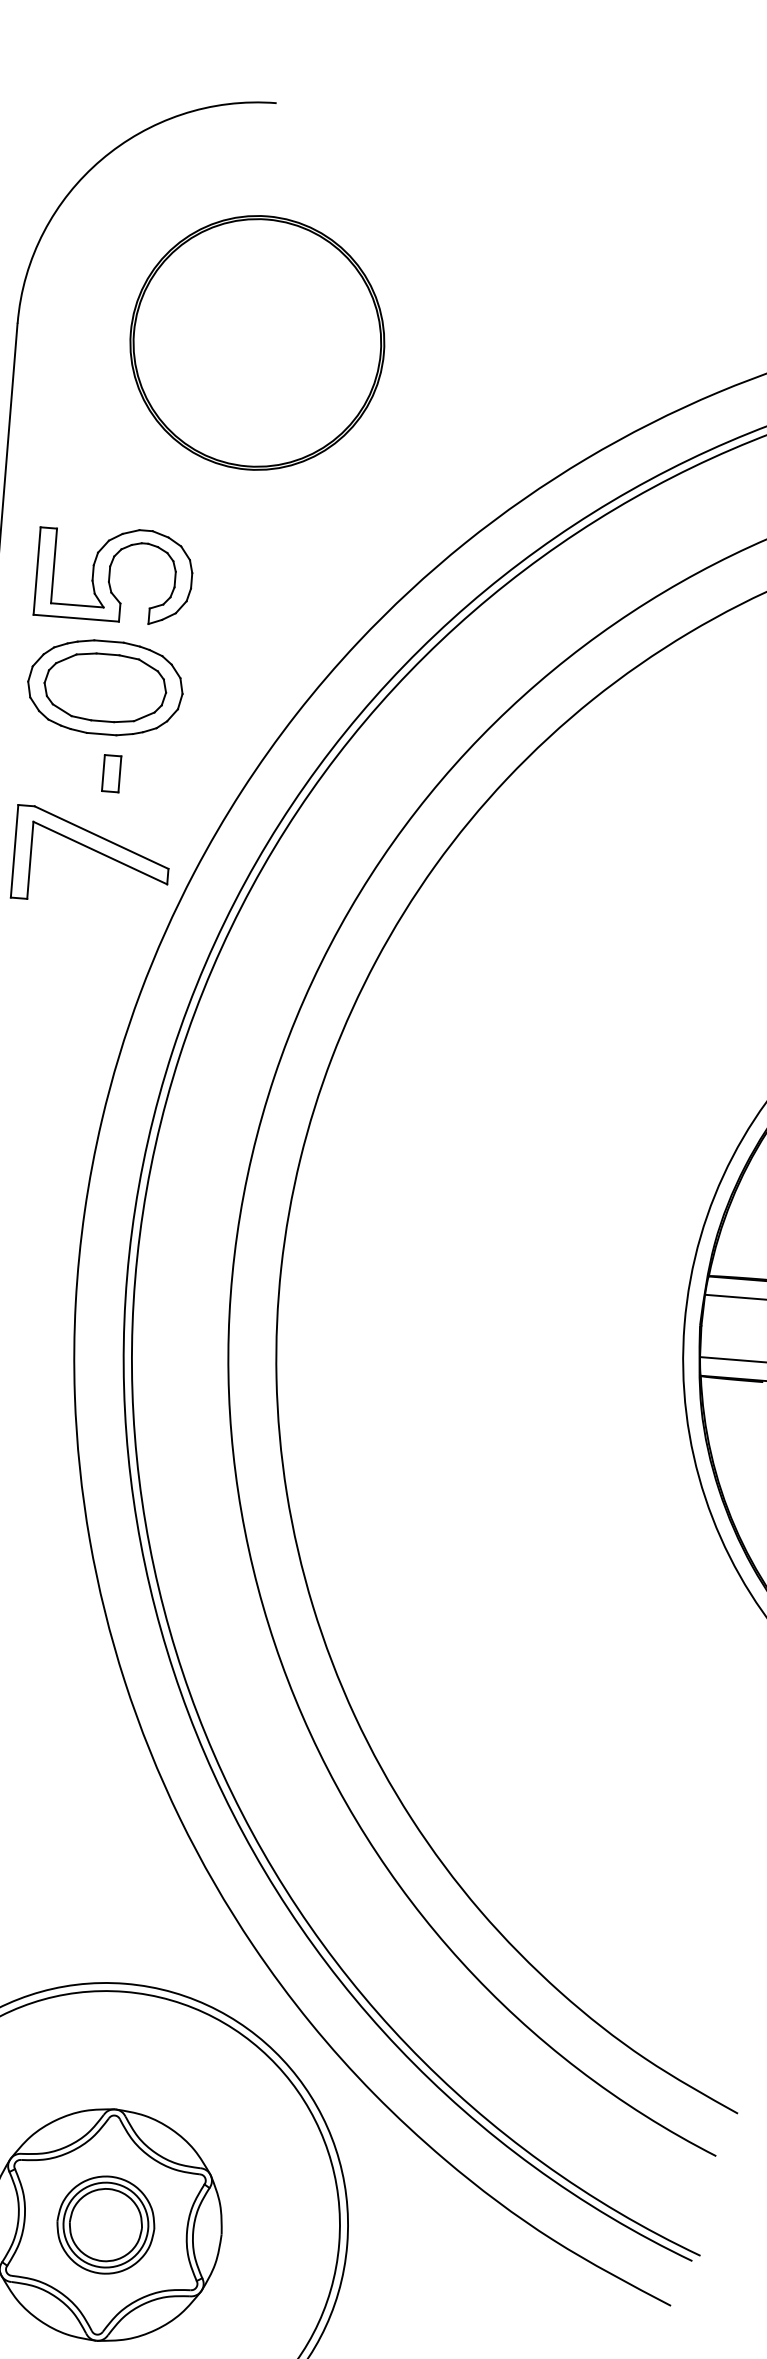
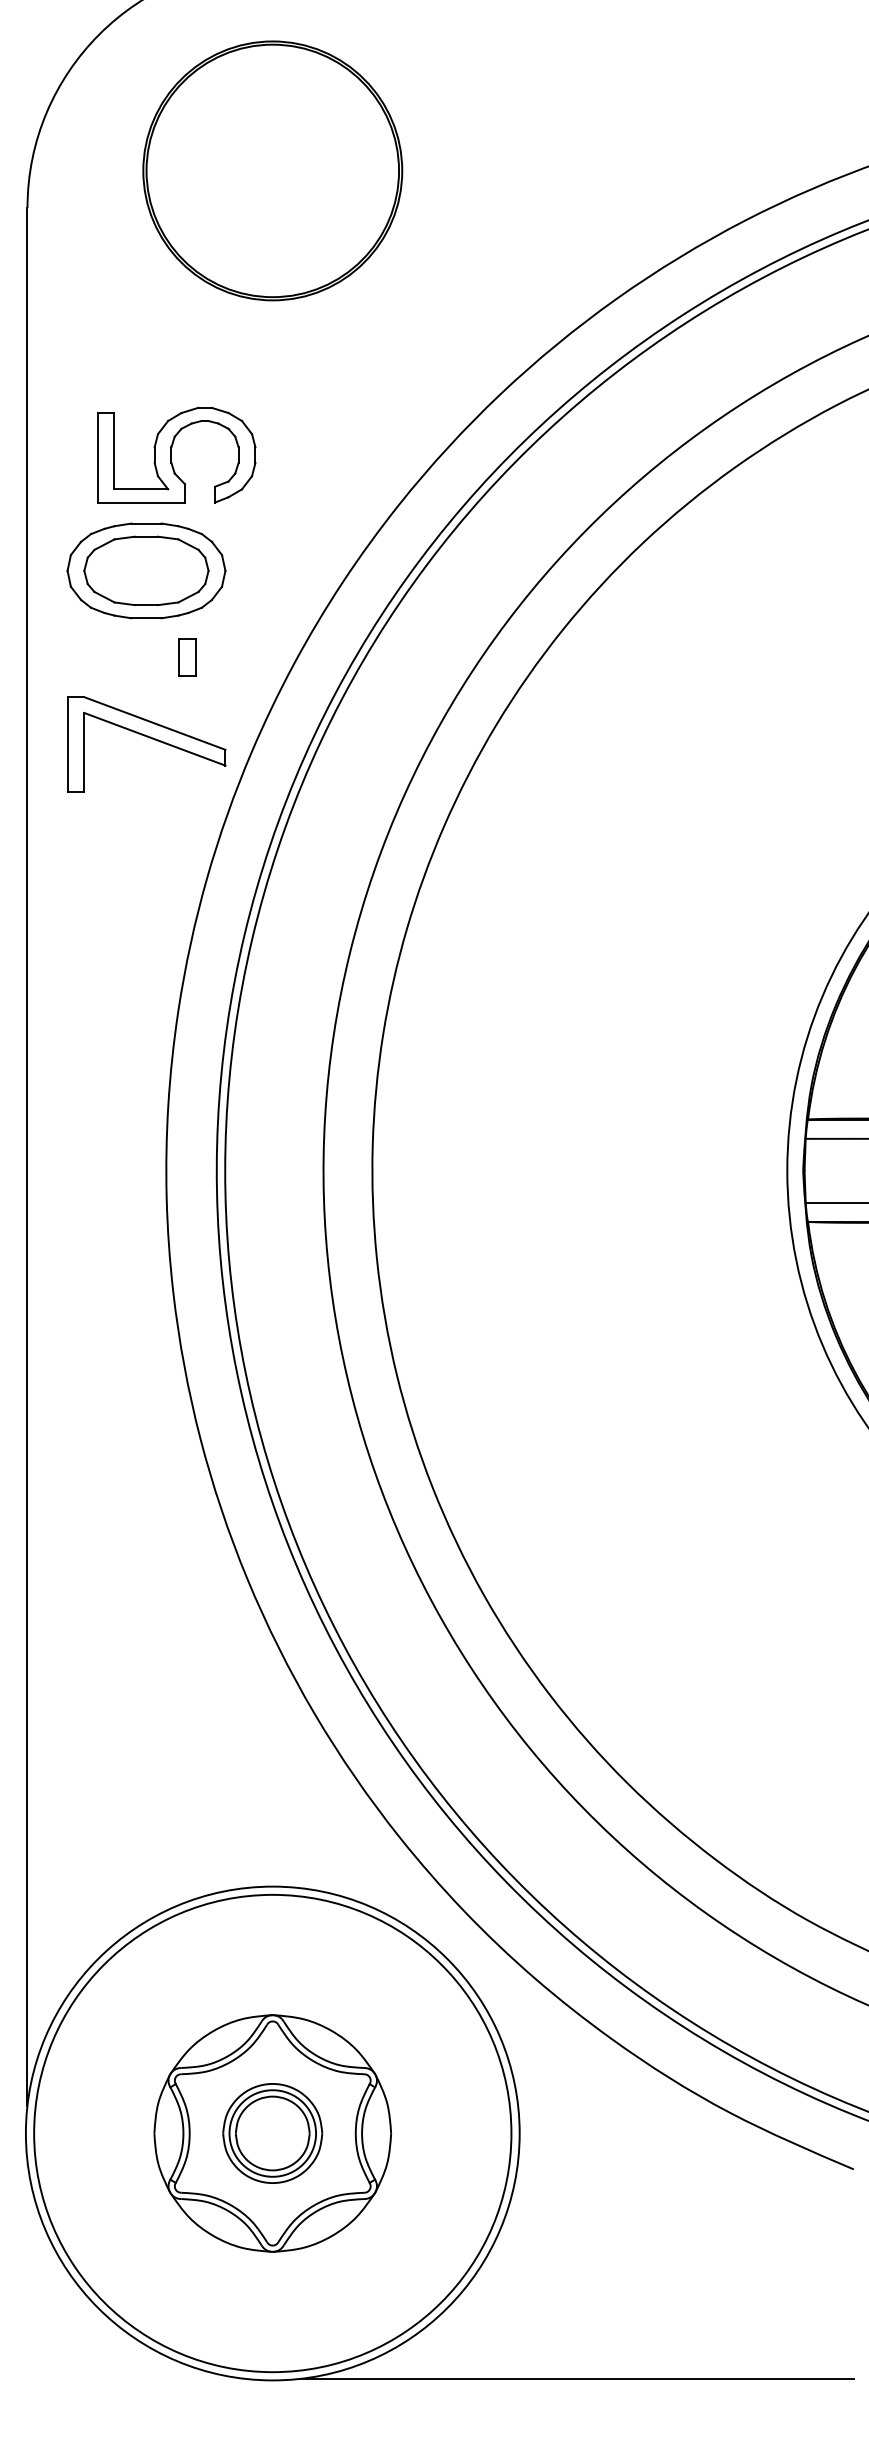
part: (257, 342) -> (272, 170), moved
part: (114, 574) -> (176, 454), moved
part: (111, 773) -> (187, 657), moved

